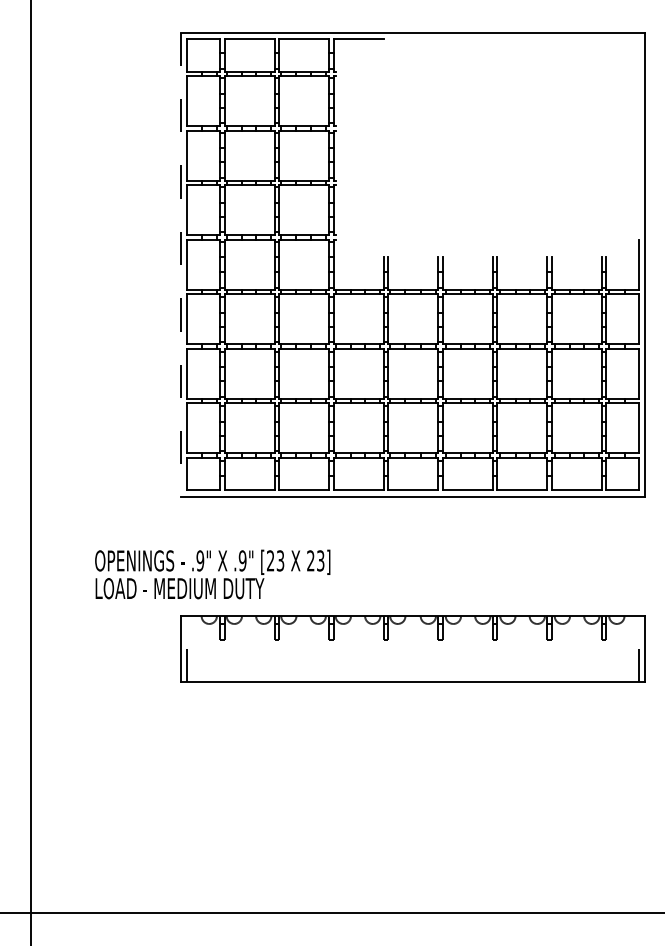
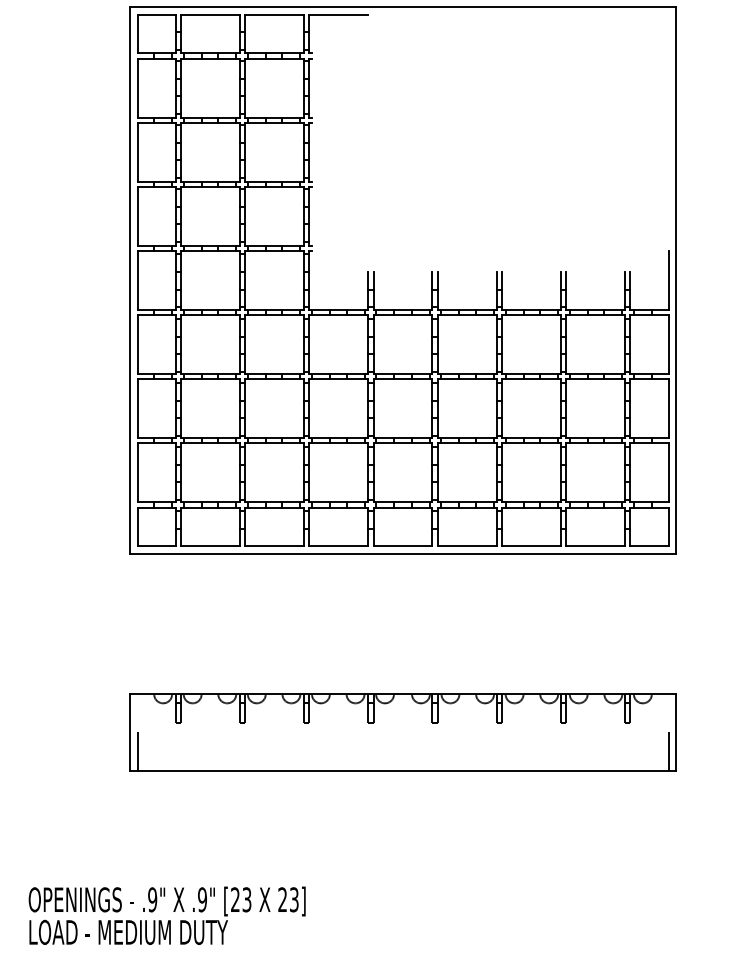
line: (180, 265) -> (129, 281), dashed -> solid
text: (212, 574) -> (166, 915), moved

